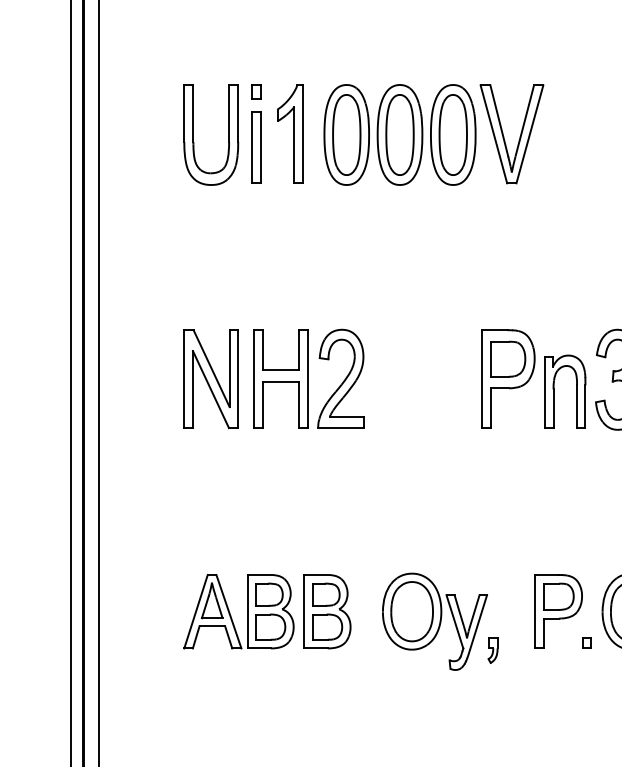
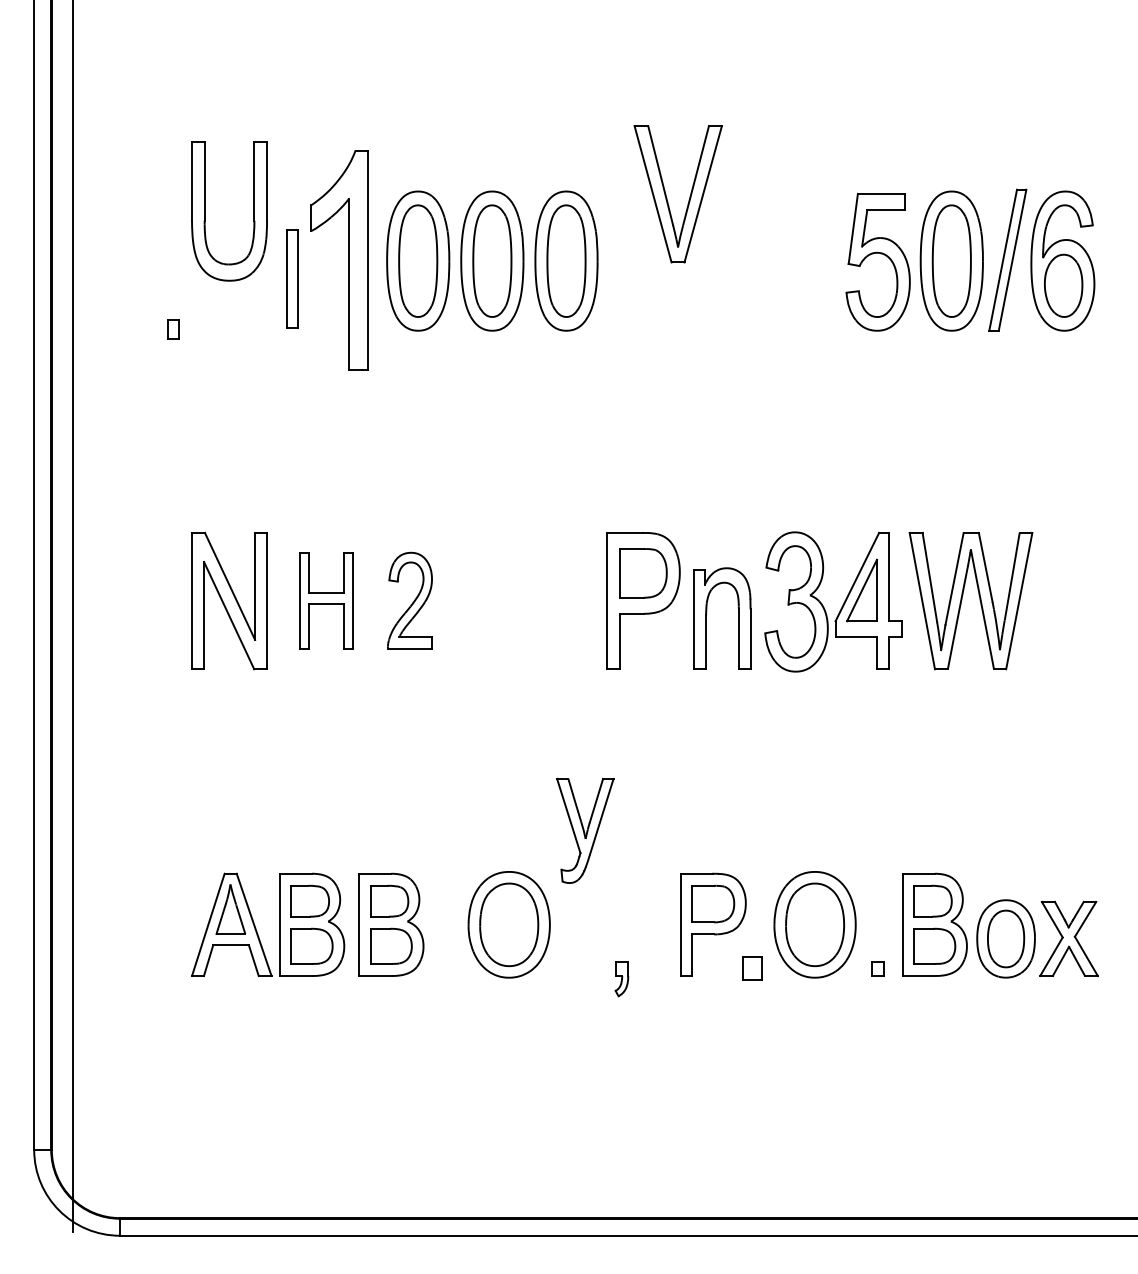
part: (256, 92) -> (173, 329), moved
part: (290, 133) -> (339, 259), size x1.6
part: (193, 135) -> (205, 211), moved
part: (504, 136) -> (667, 197), moved
part: (280, 378) -> (326, 600), size x0.7
part: (340, 378) -> (409, 600), size x0.7
part: (466, 632) -> (585, 830), moved
part: (586, 643) -> (751, 968), size x1.6

